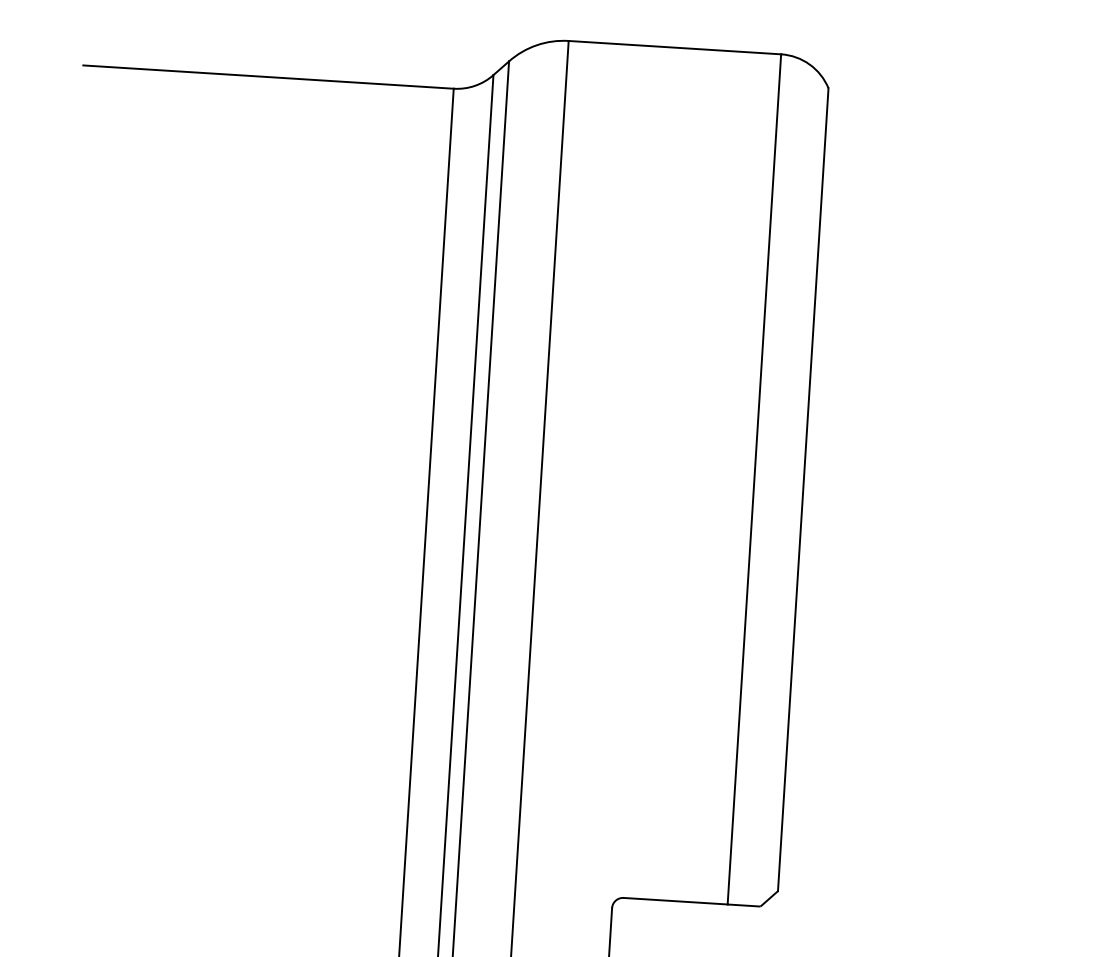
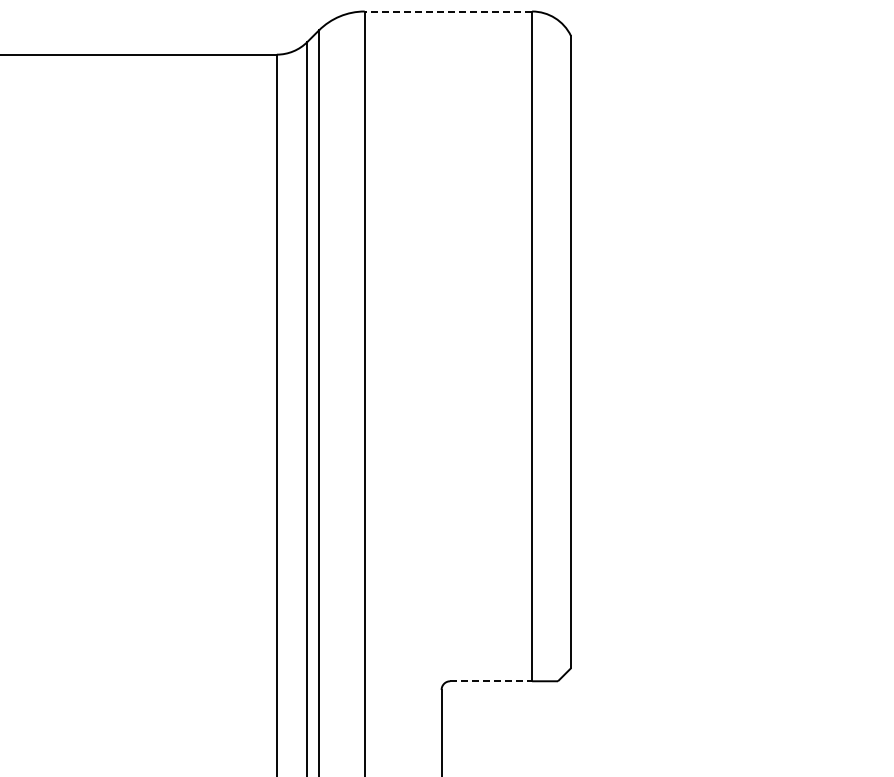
line: (675, 47) -> (448, 11), solid -> dashed
line: (676, 901) -> (491, 681), solid -> dashed

